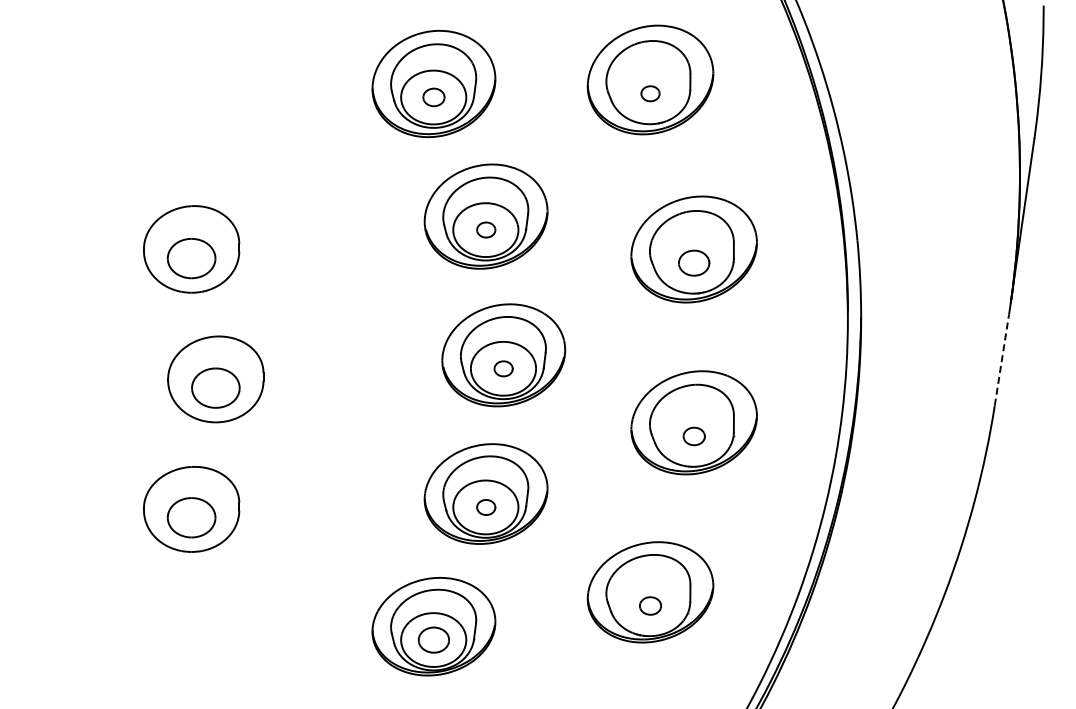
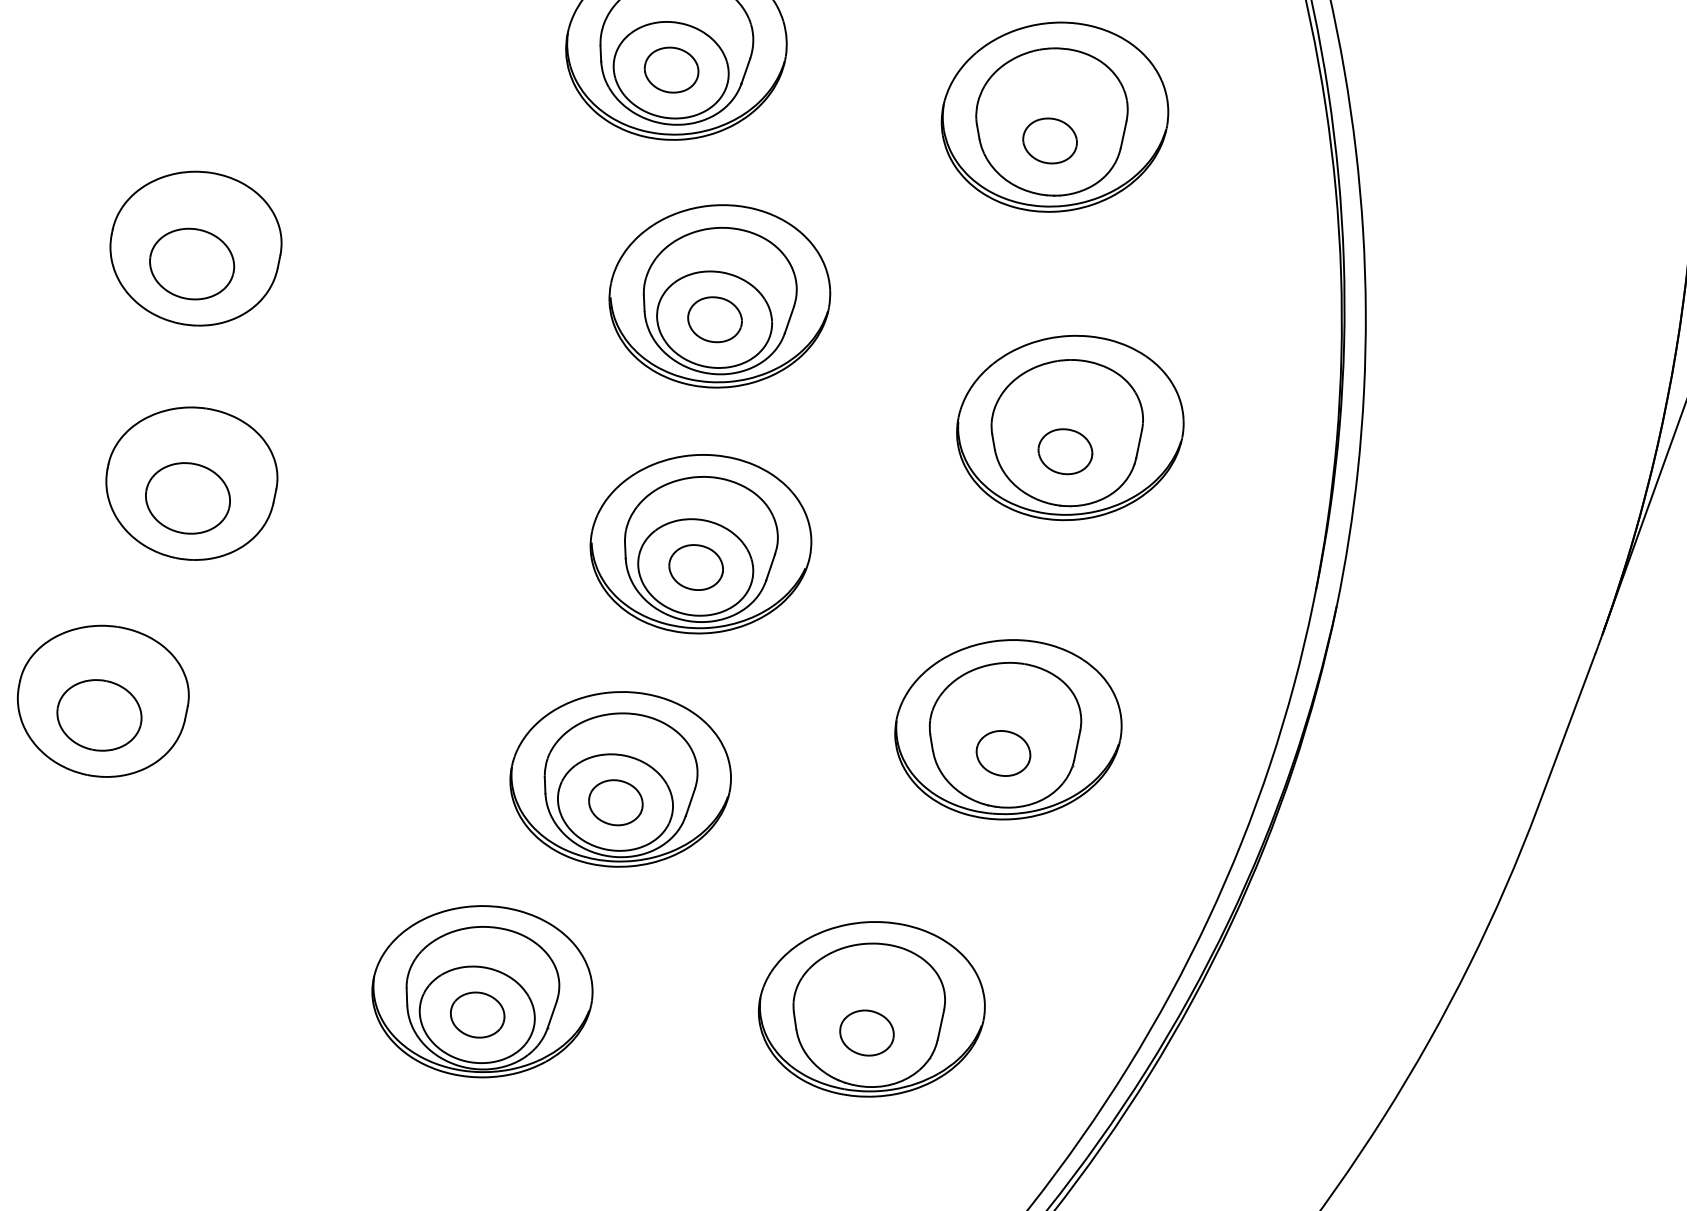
part: (650, 93) -> (1050, 140), size x1.67
part: (433, 97) -> (670, 70), size x1.43
part: (486, 229) -> (715, 318), size x1.67
line: (1002, 359) -> (1567, 729), dashed -> solid
part: (503, 368) -> (695, 566), size x1.67
part: (694, 436) -> (1004, 753), size x1.43
part: (486, 507) -> (616, 802), size x1.67
part: (650, 605) -> (867, 1032), size x1.43

